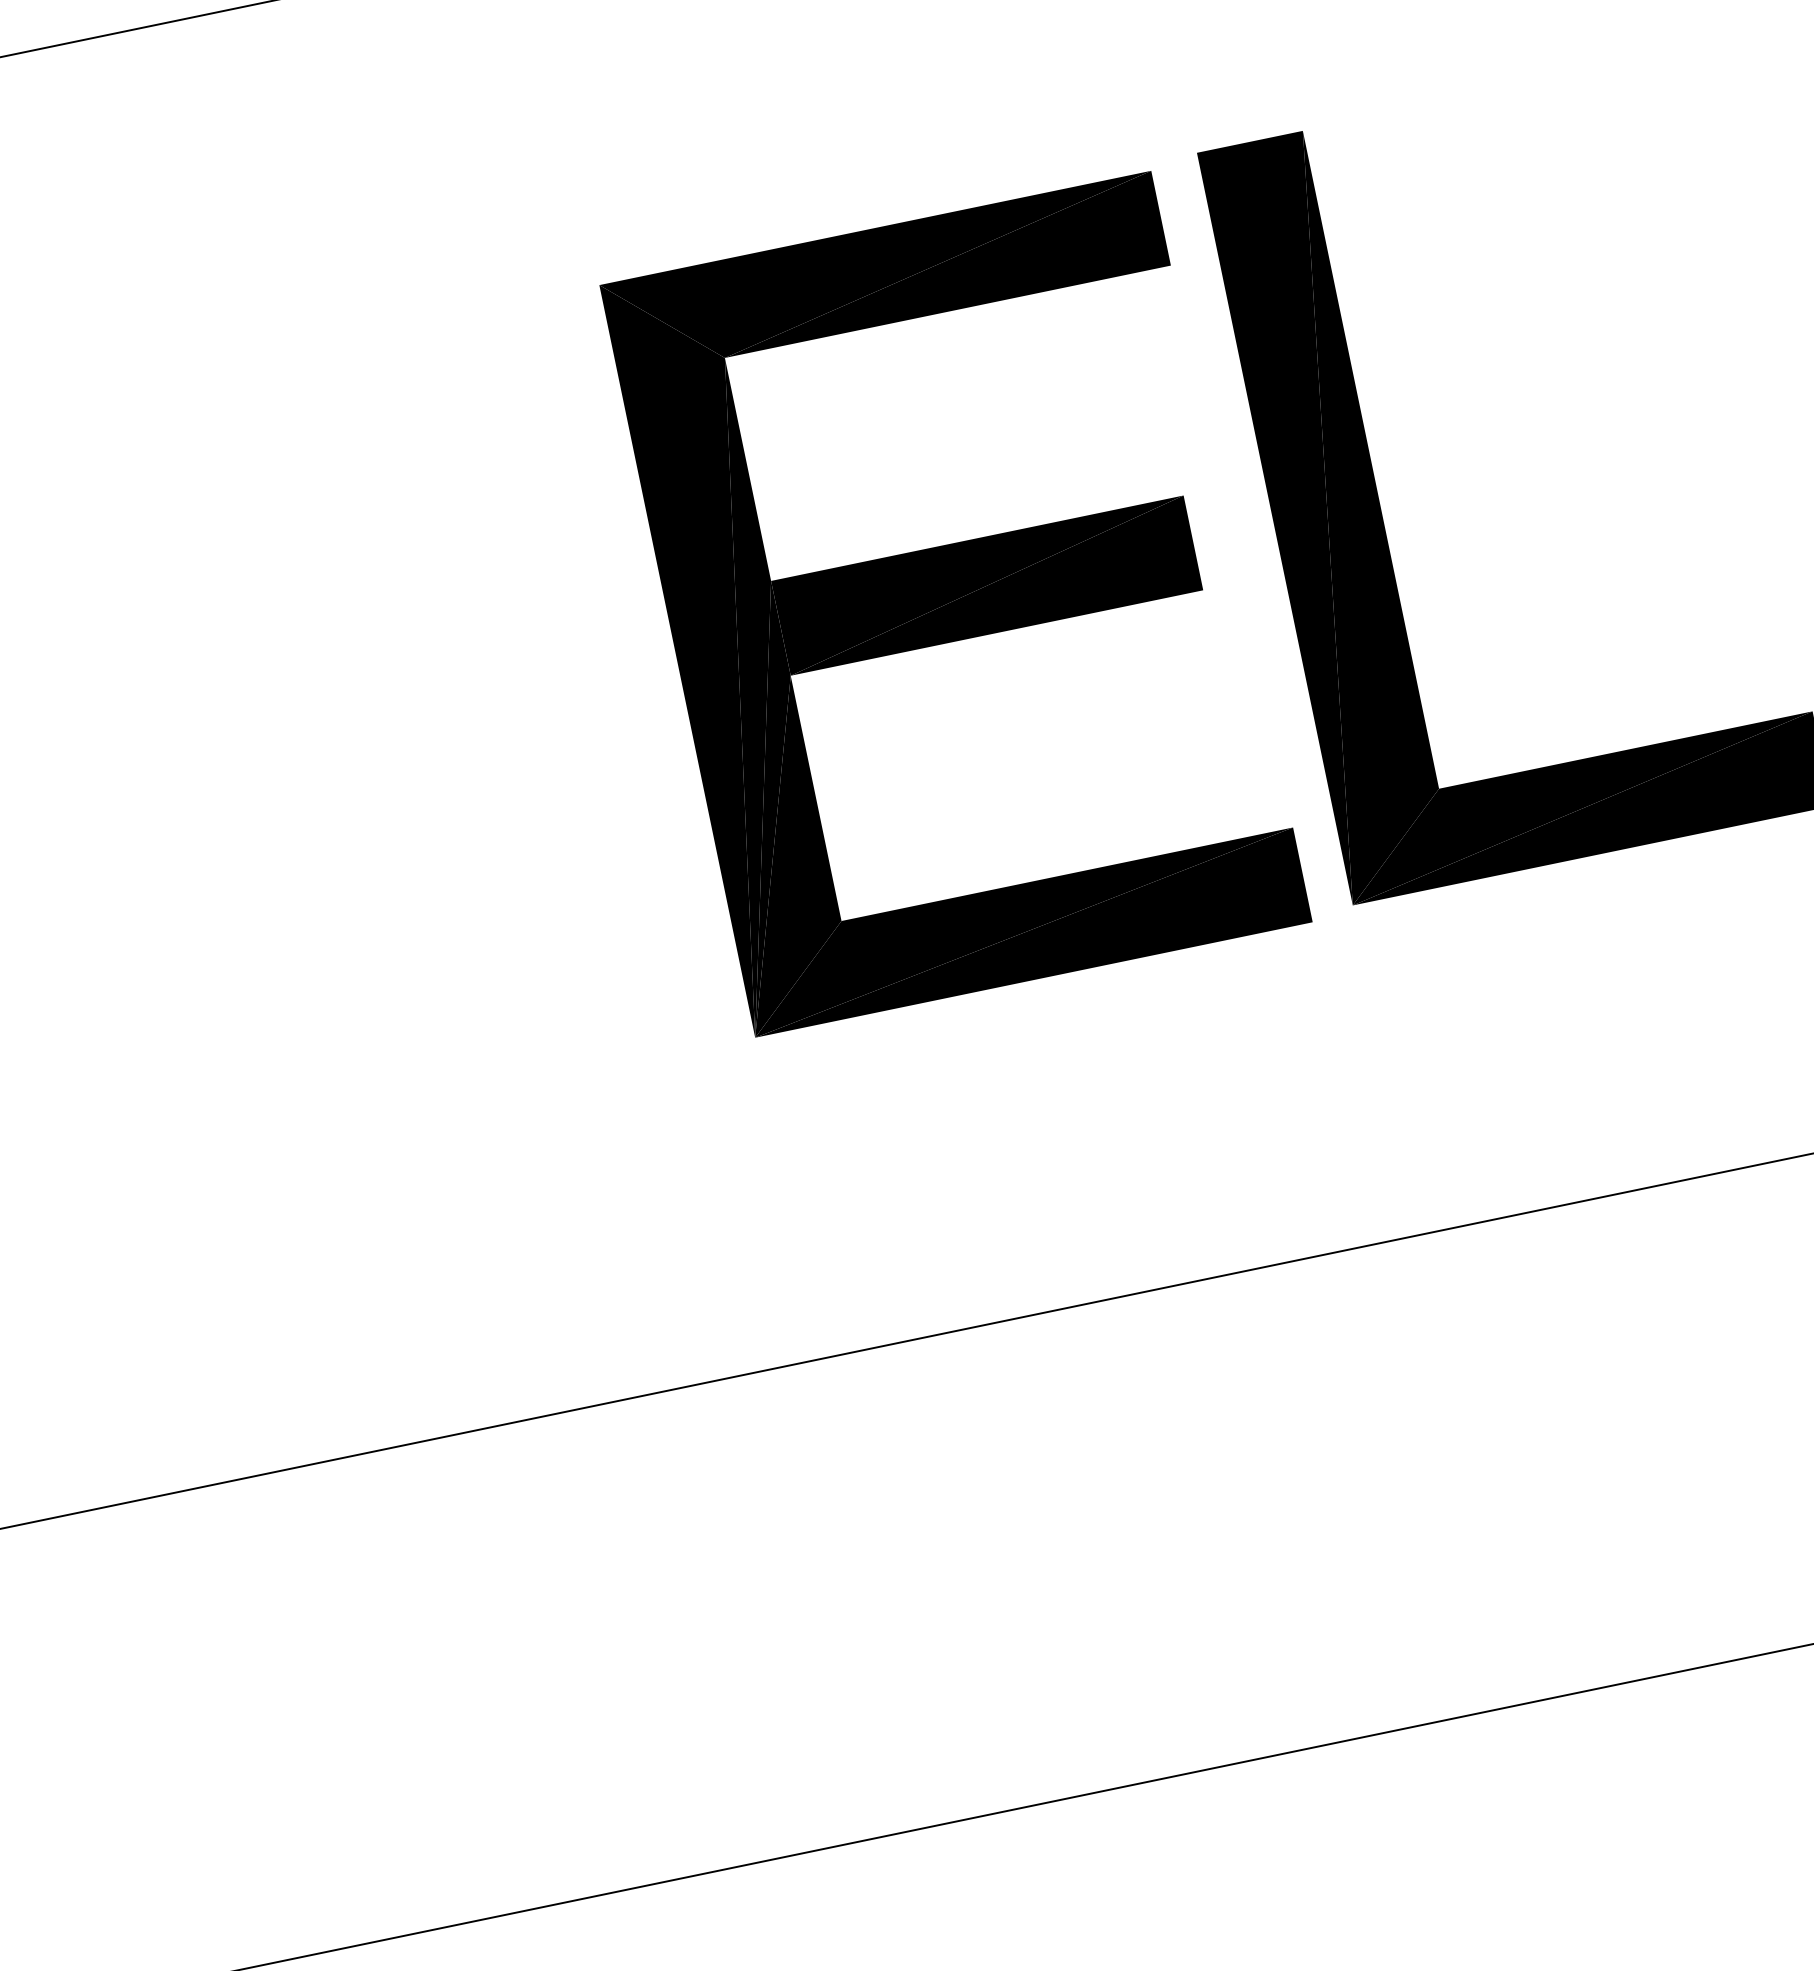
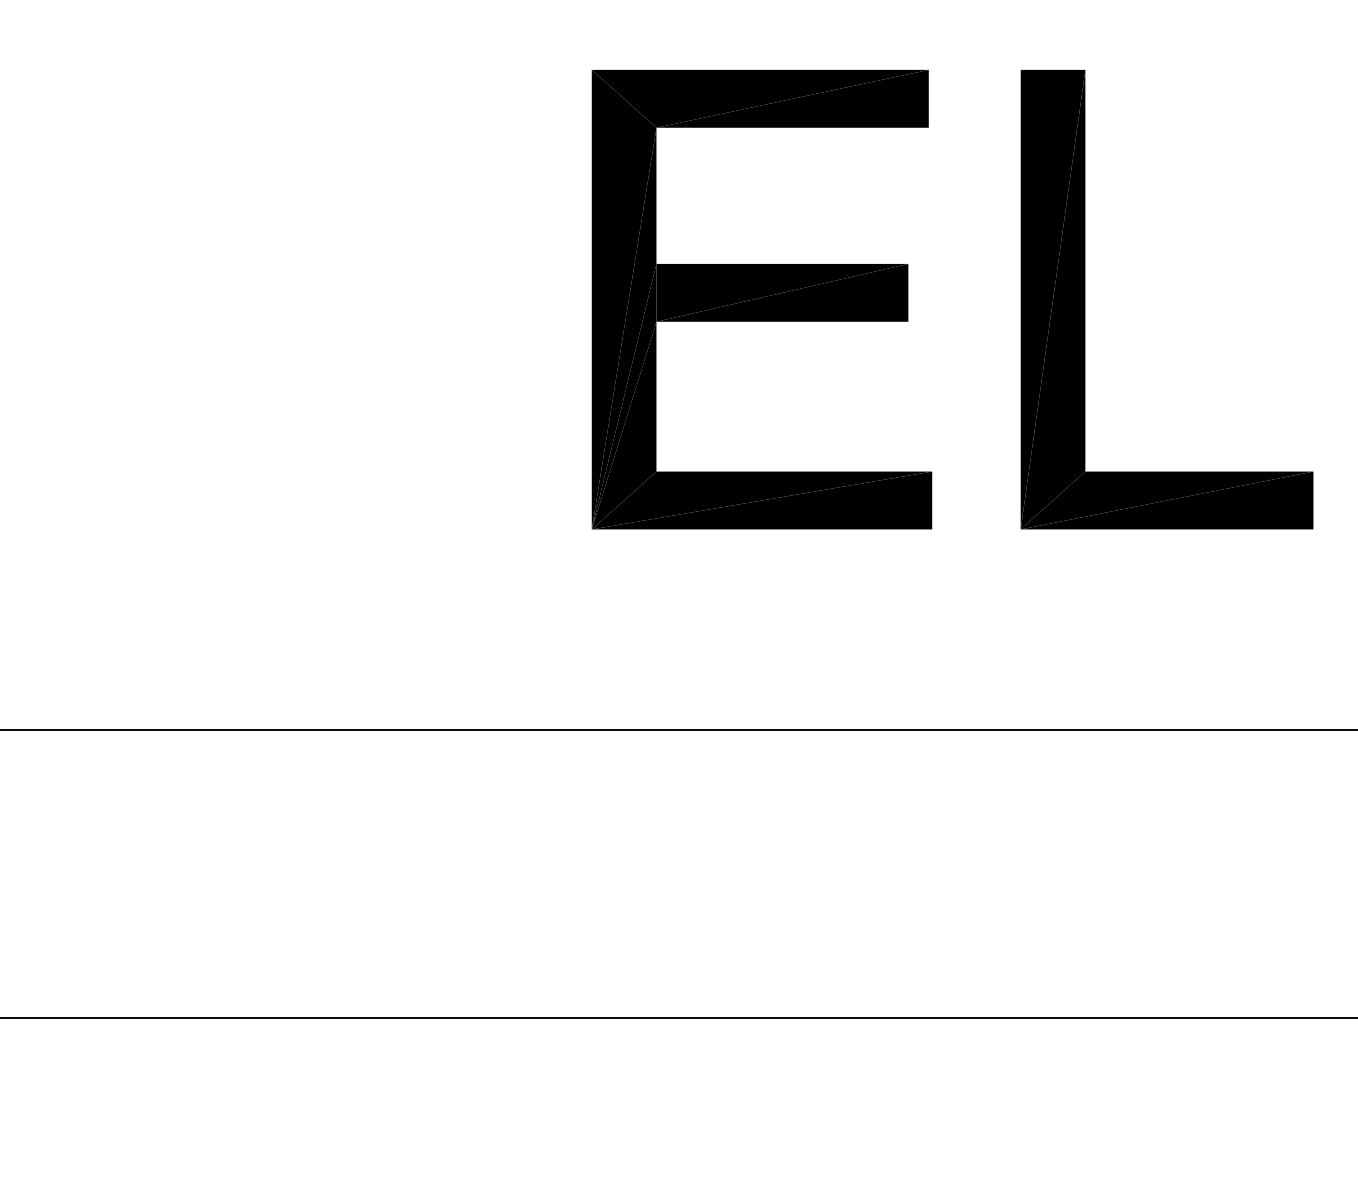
part: (955, 603) -> (761, 299), moved

